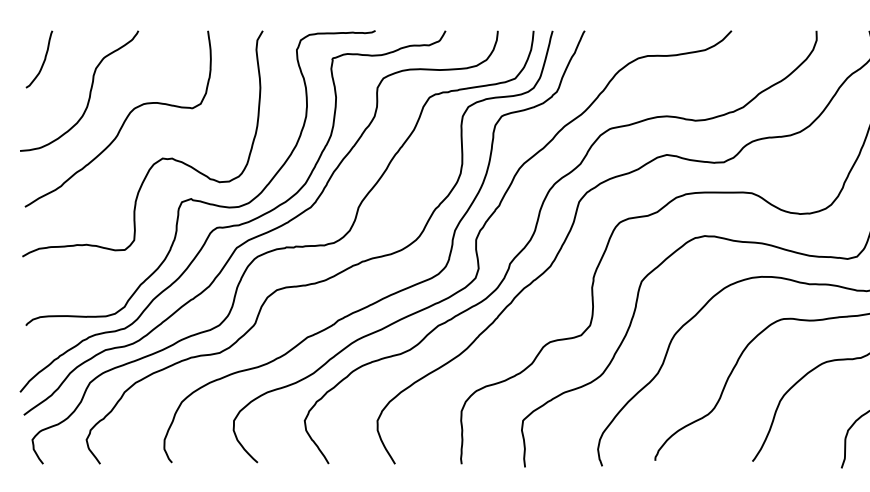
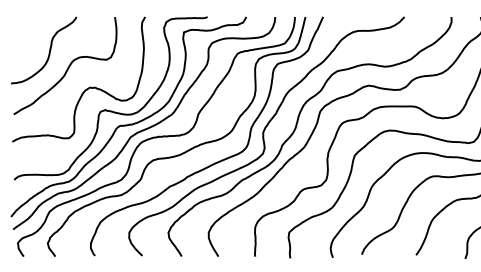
curve: (42, 60) -> (23, 33), removed

